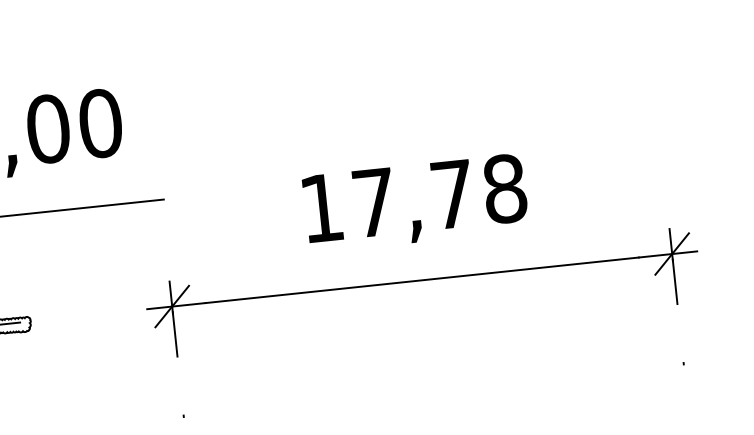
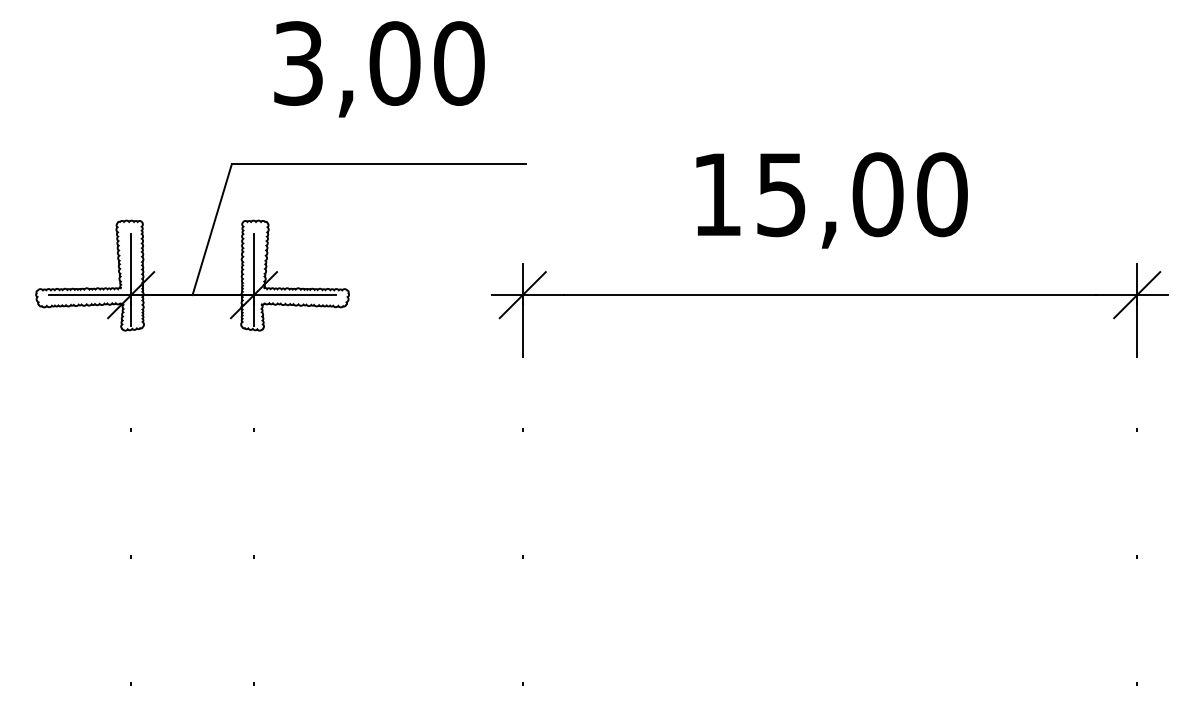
text: (440, 195) -> (862, 194), 17,78 -> 15,00

